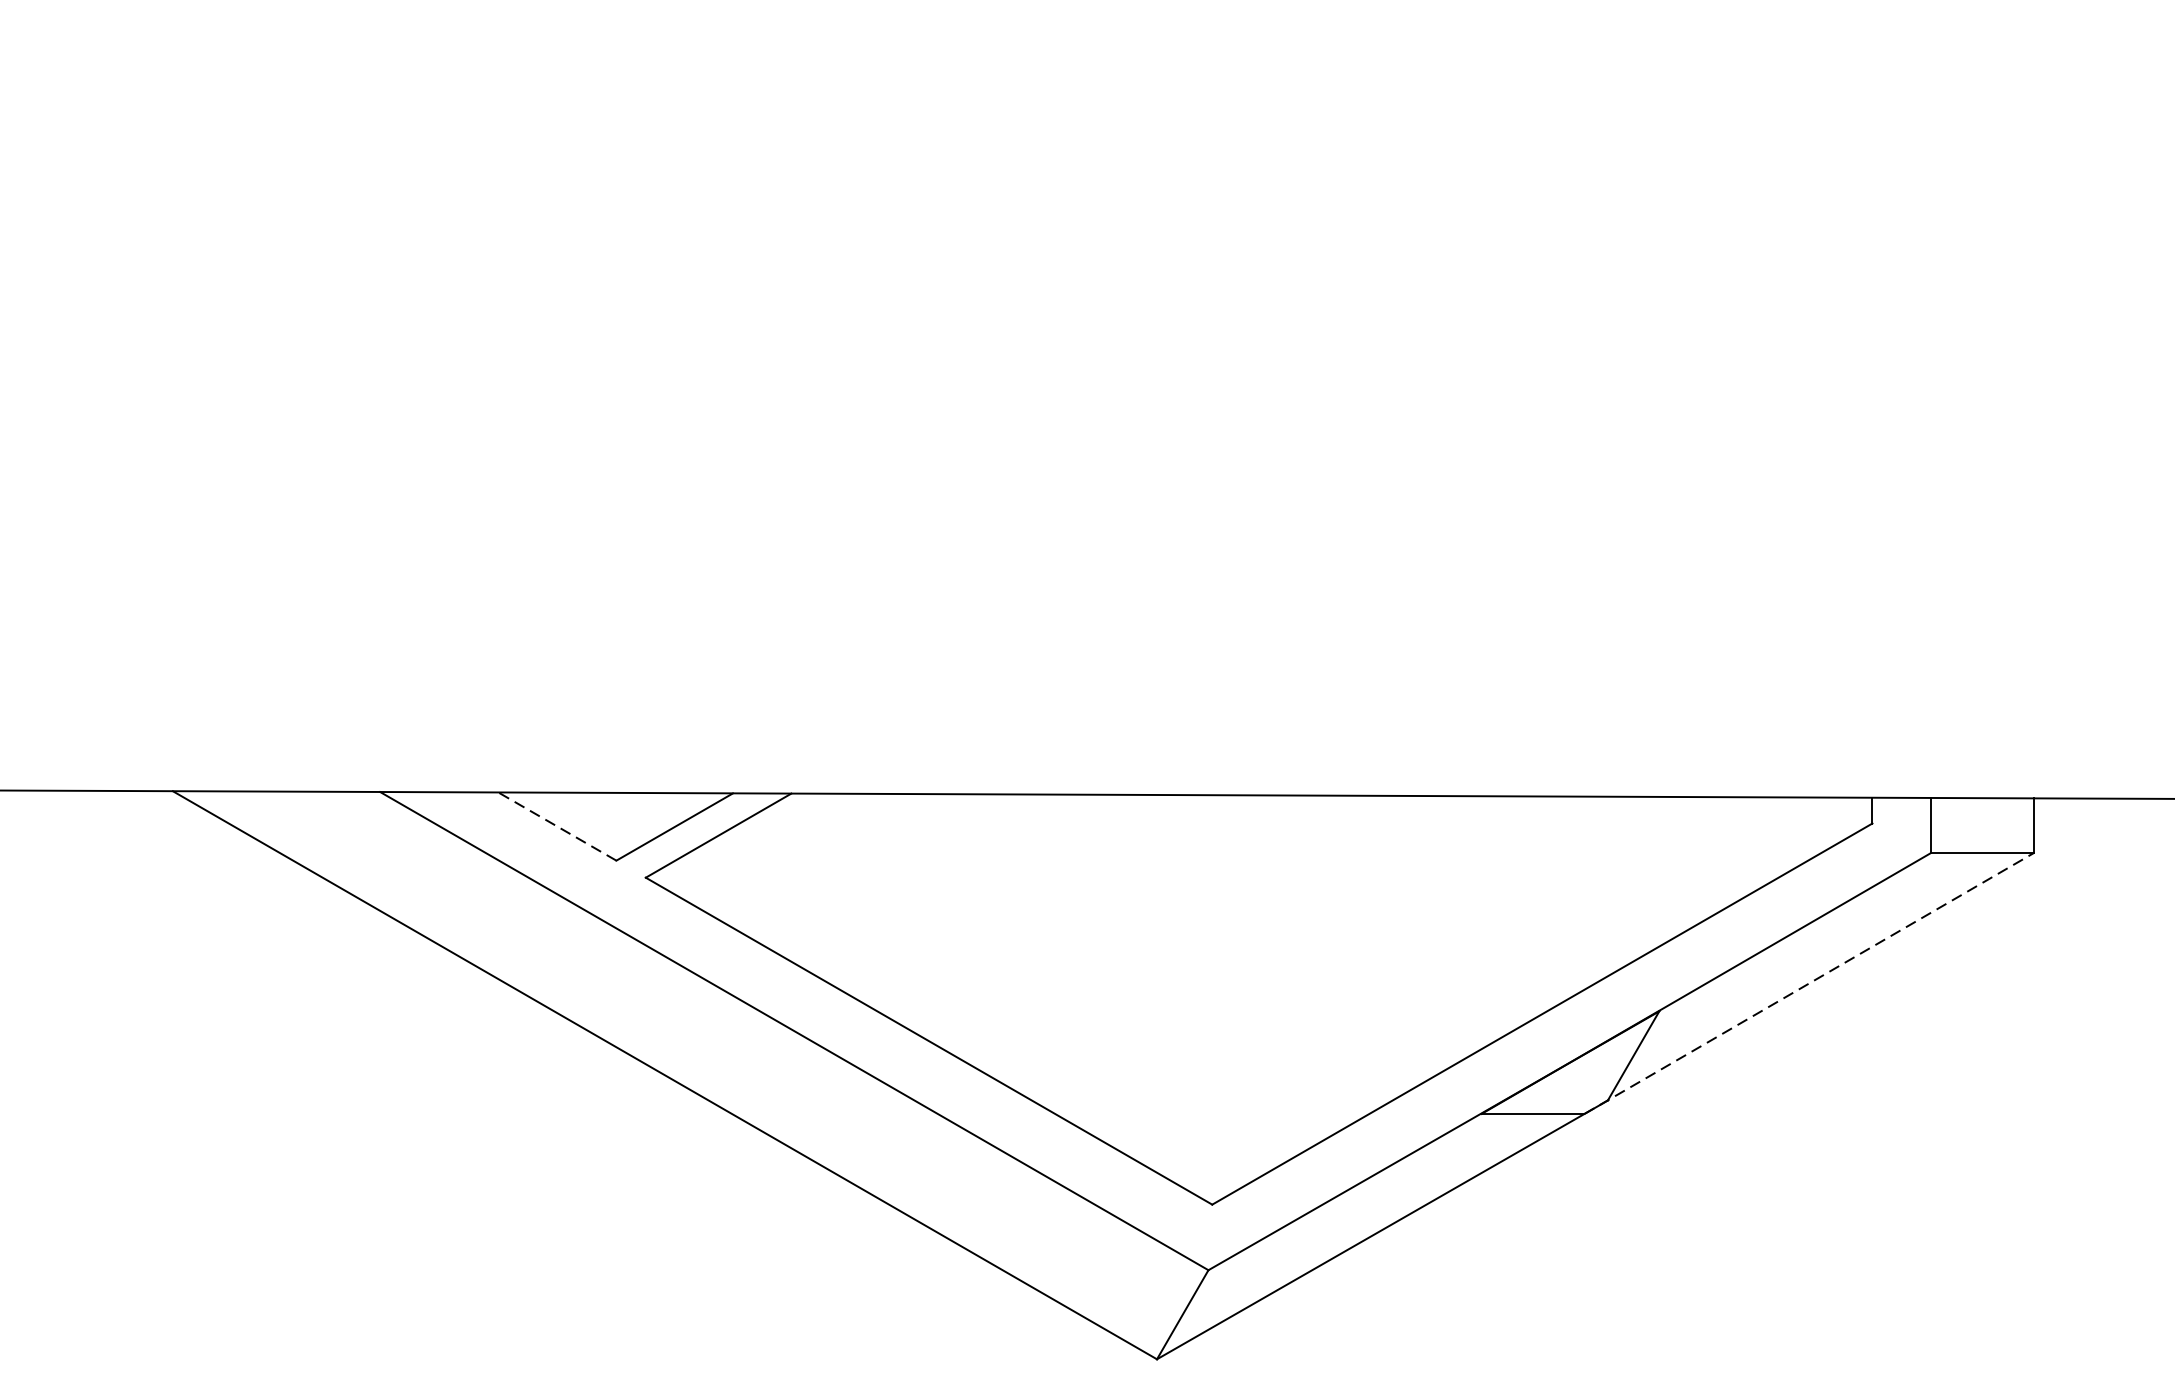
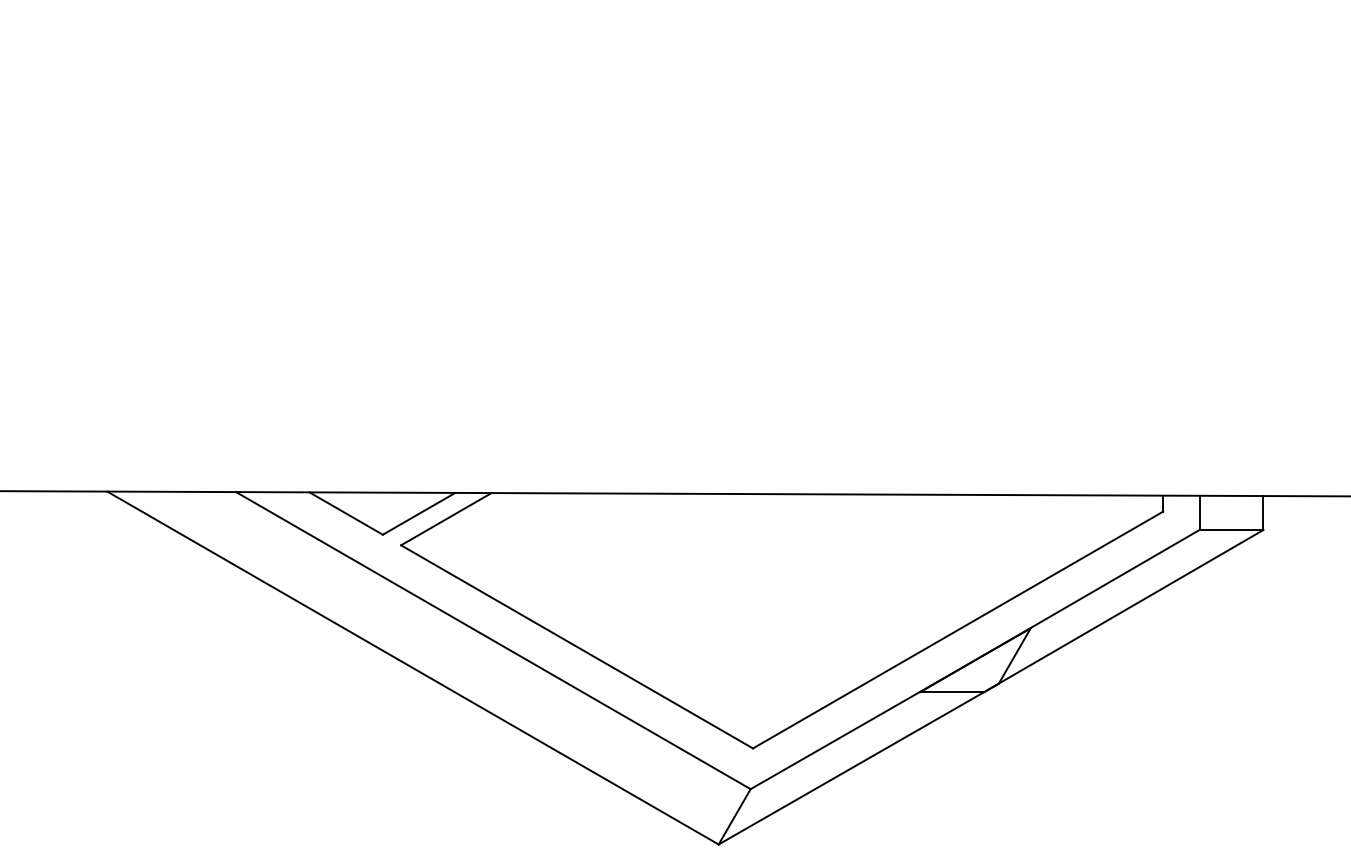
line: (556, 826) -> (345, 513), dashed -> solid
line: (1810, 982) -> (1124, 610), dashed -> solid

